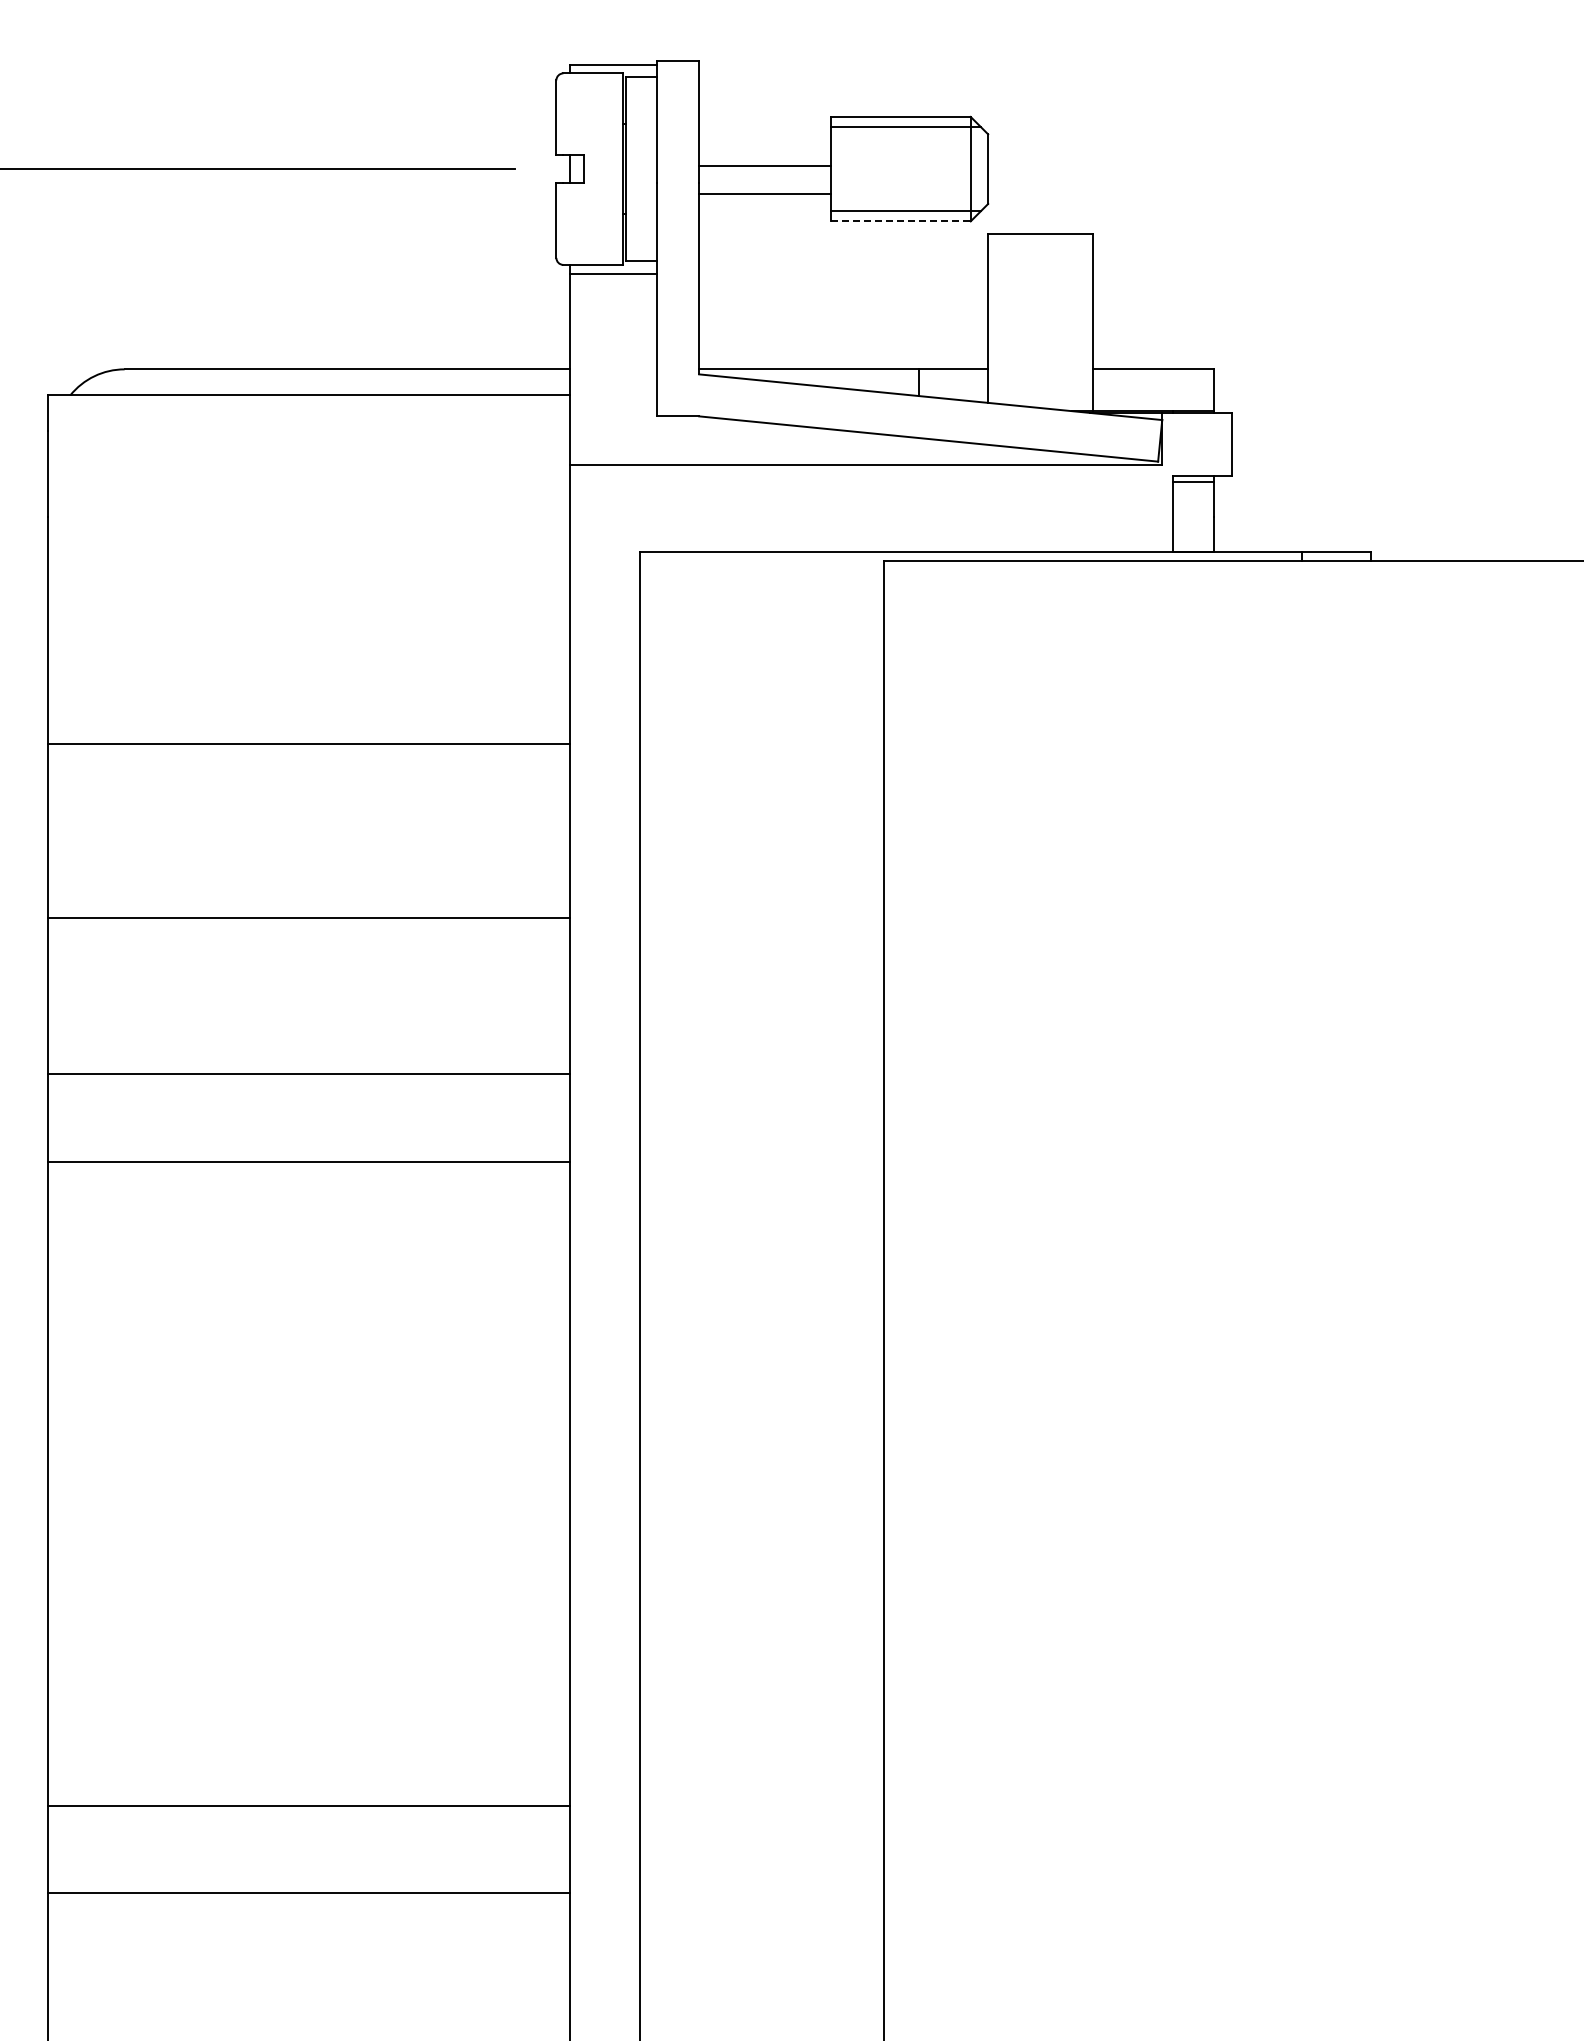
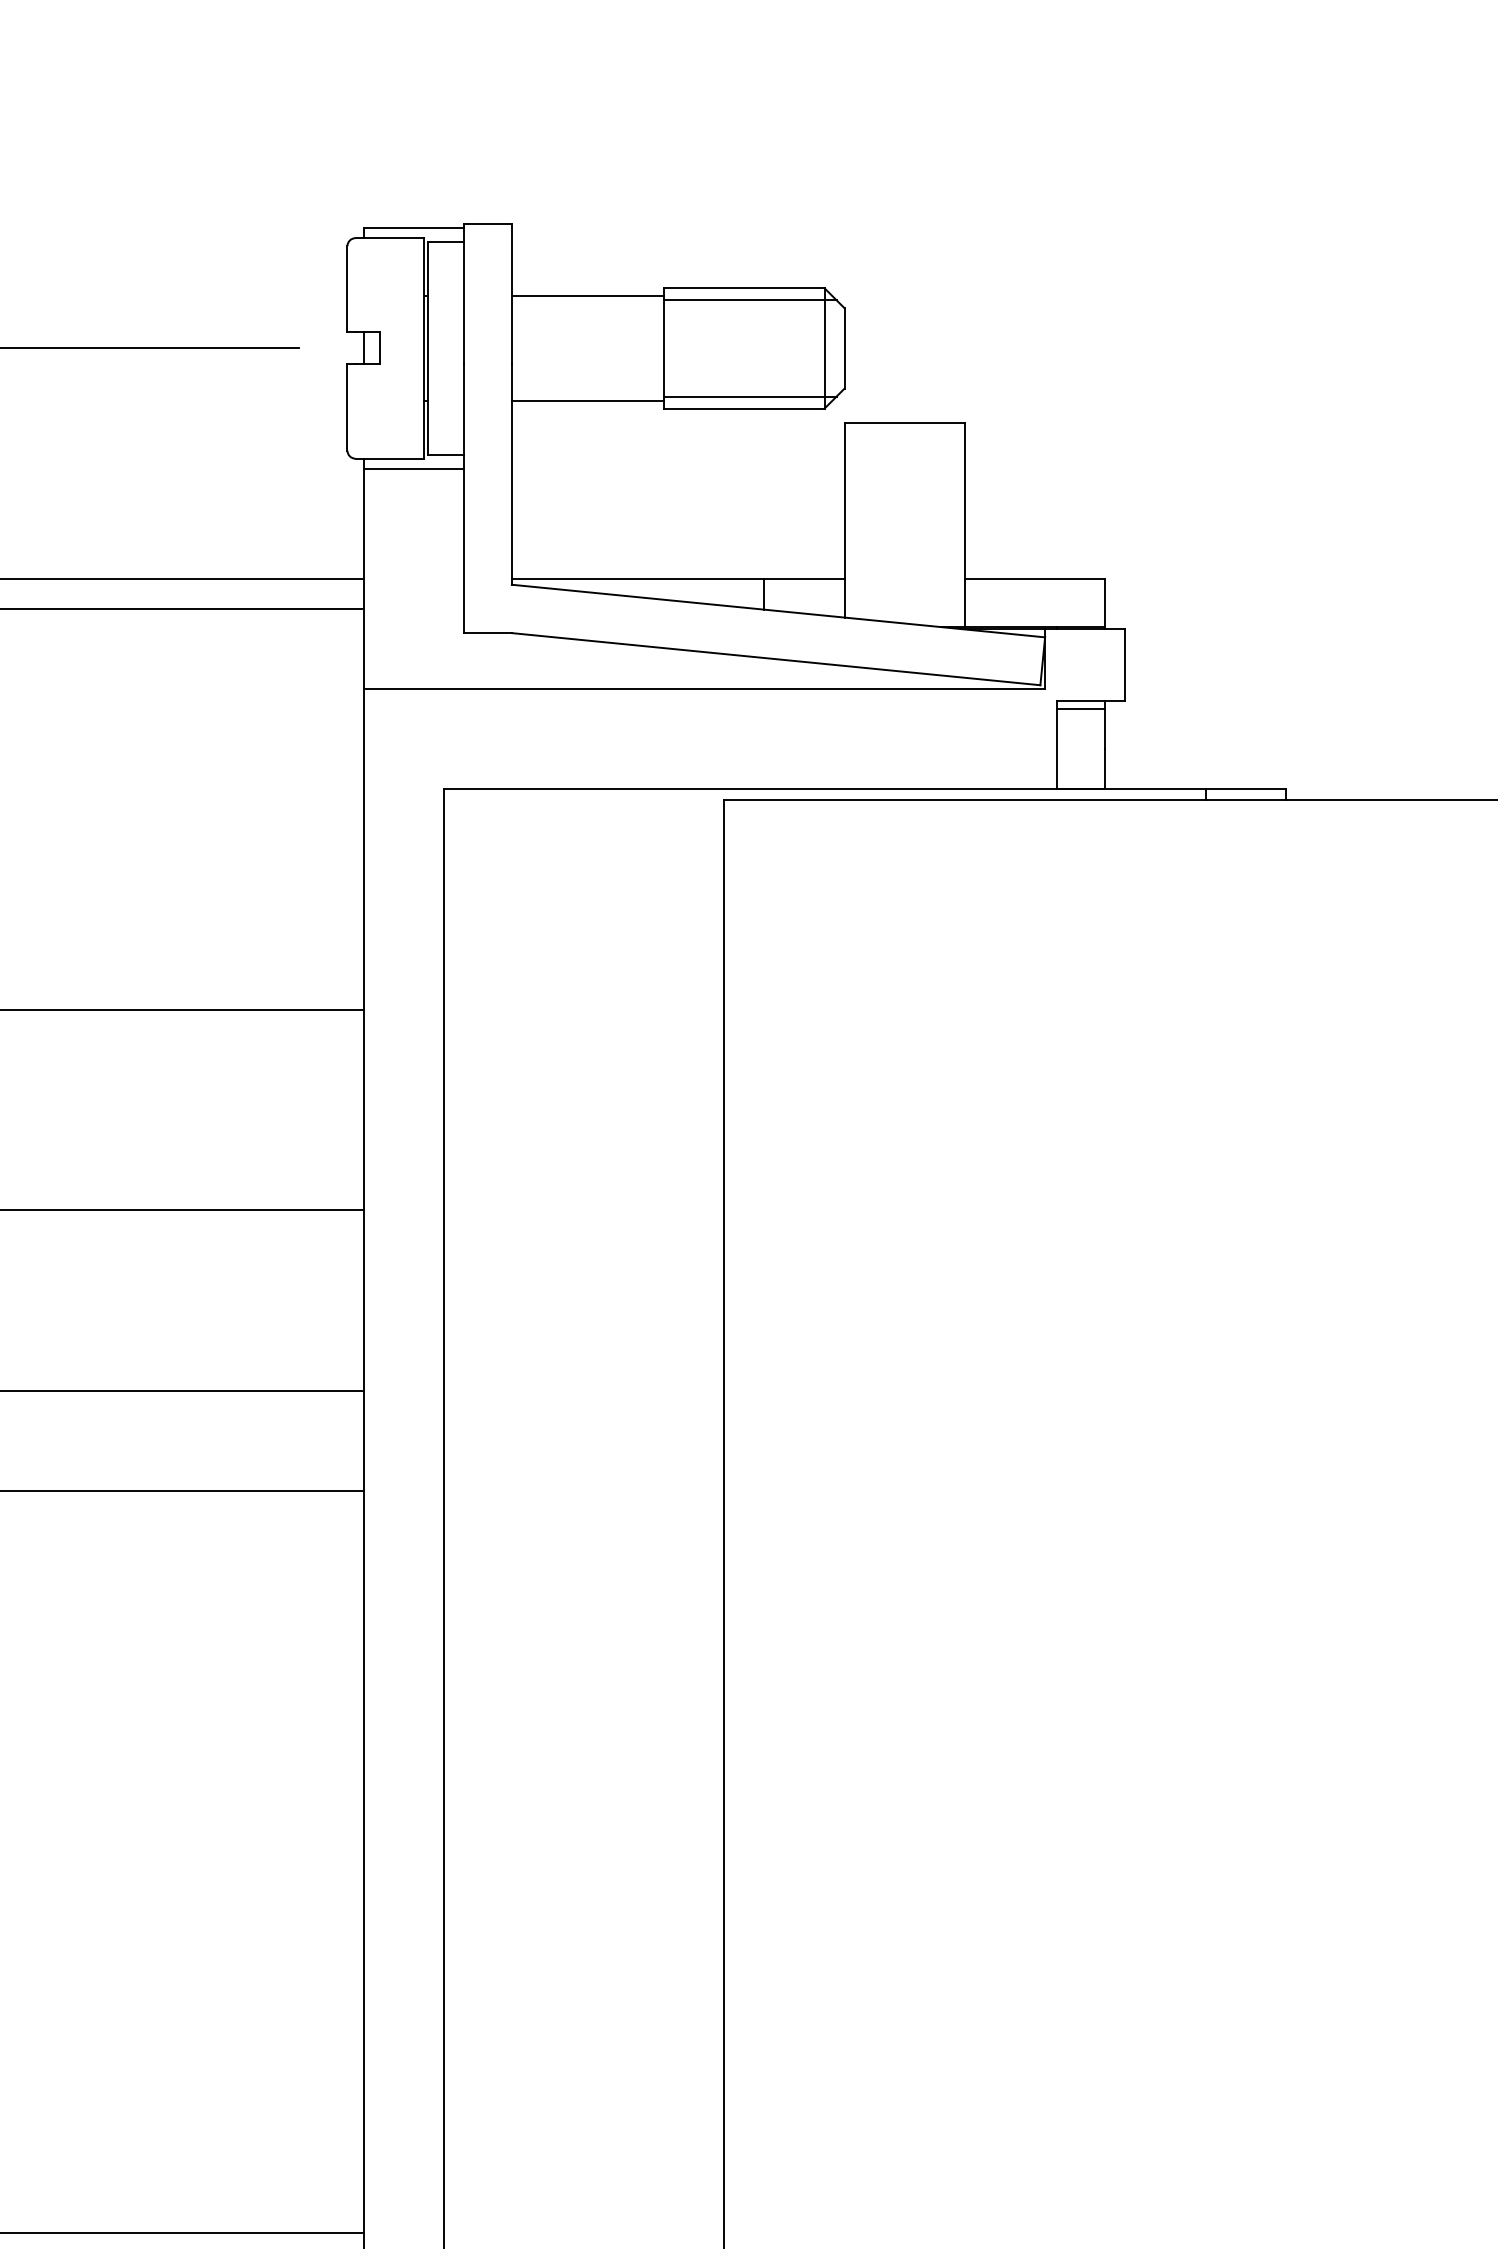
line: (765, 166) -> (588, 400), moved
line: (765, 193) -> (588, 295), moved
line: (901, 221) -> (744, 408), dashed -> solid

